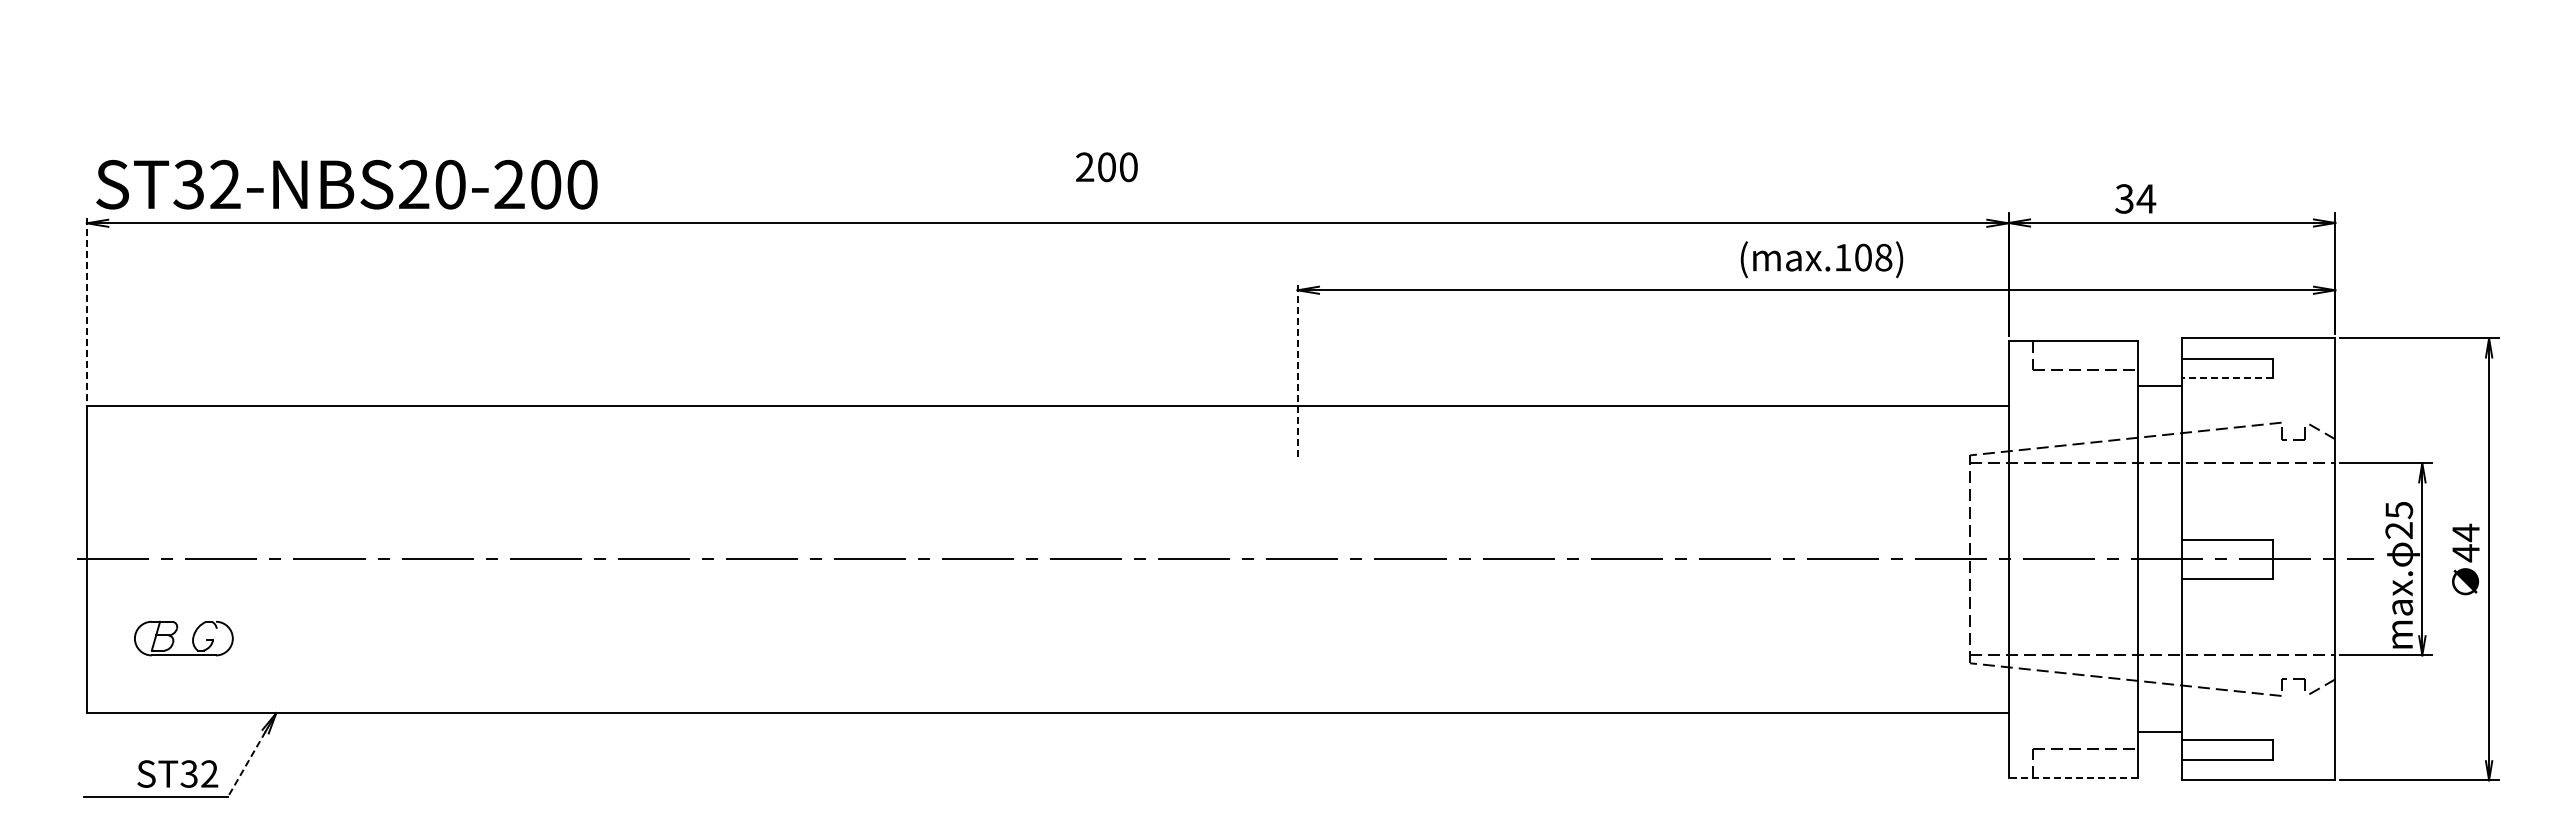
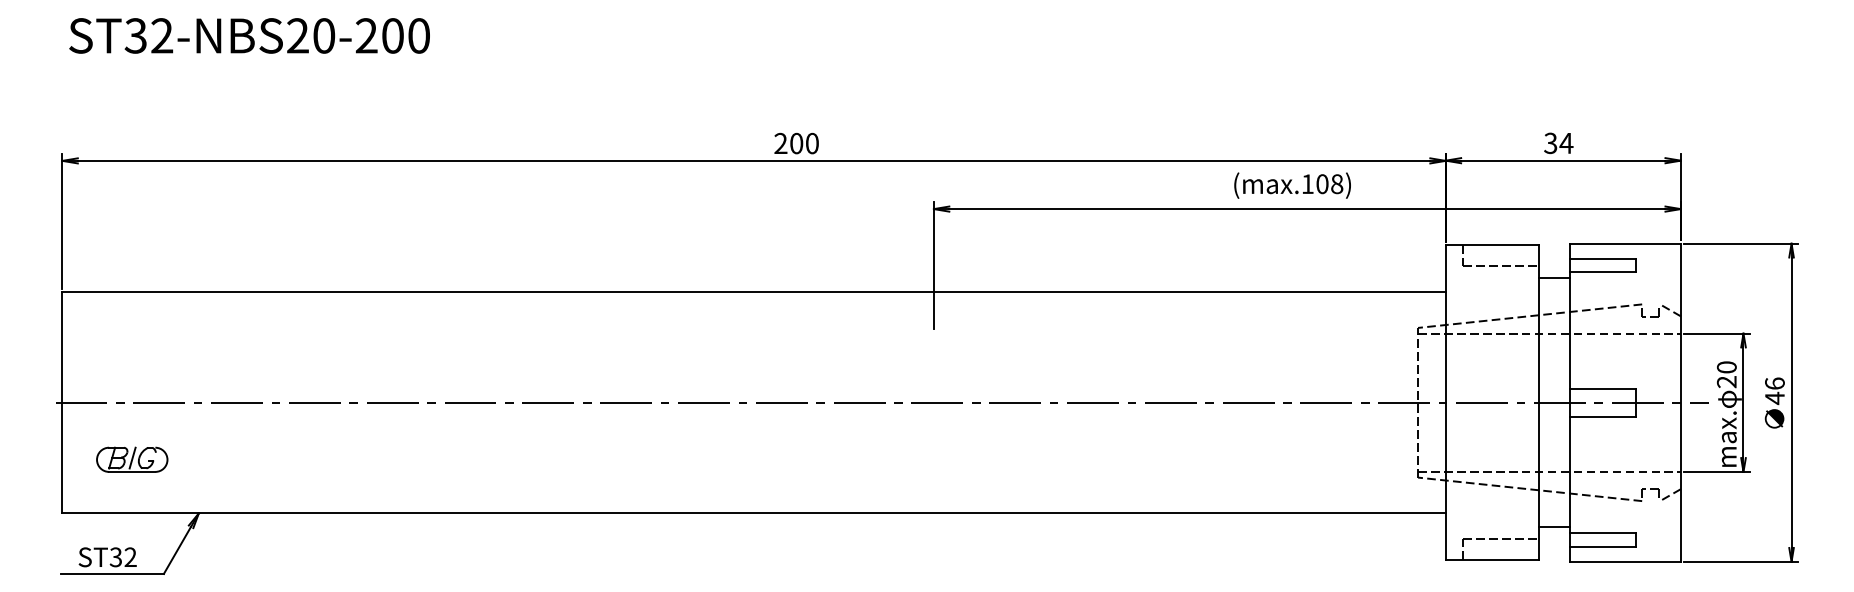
text: (1106, 167) -> (796, 143), moved
text: (346, 184) -> (249, 35), moved
text: (2135, 198) -> (1558, 143), moved
text: (1821, 259) -> (1292, 185), moved
line: (86, 307) -> (62, 221), dashed -> solid
line: (1297, 368) -> (933, 265), dashed -> solid
line: (2227, 378) -> (1603, 272), dashed -> solid
text: (2399, 510) -> (1727, 367), 25 -> 20
text: (2465, 532) -> (1774, 383), 44 -> 46
line: (184, 635) -> (132, 457), added
line: (246, 764) -> (177, 550), dashed -> solid
text: (177, 773) -> (107, 556), moved
line: (2073, 777) -> (1492, 559), dashed -> solid

